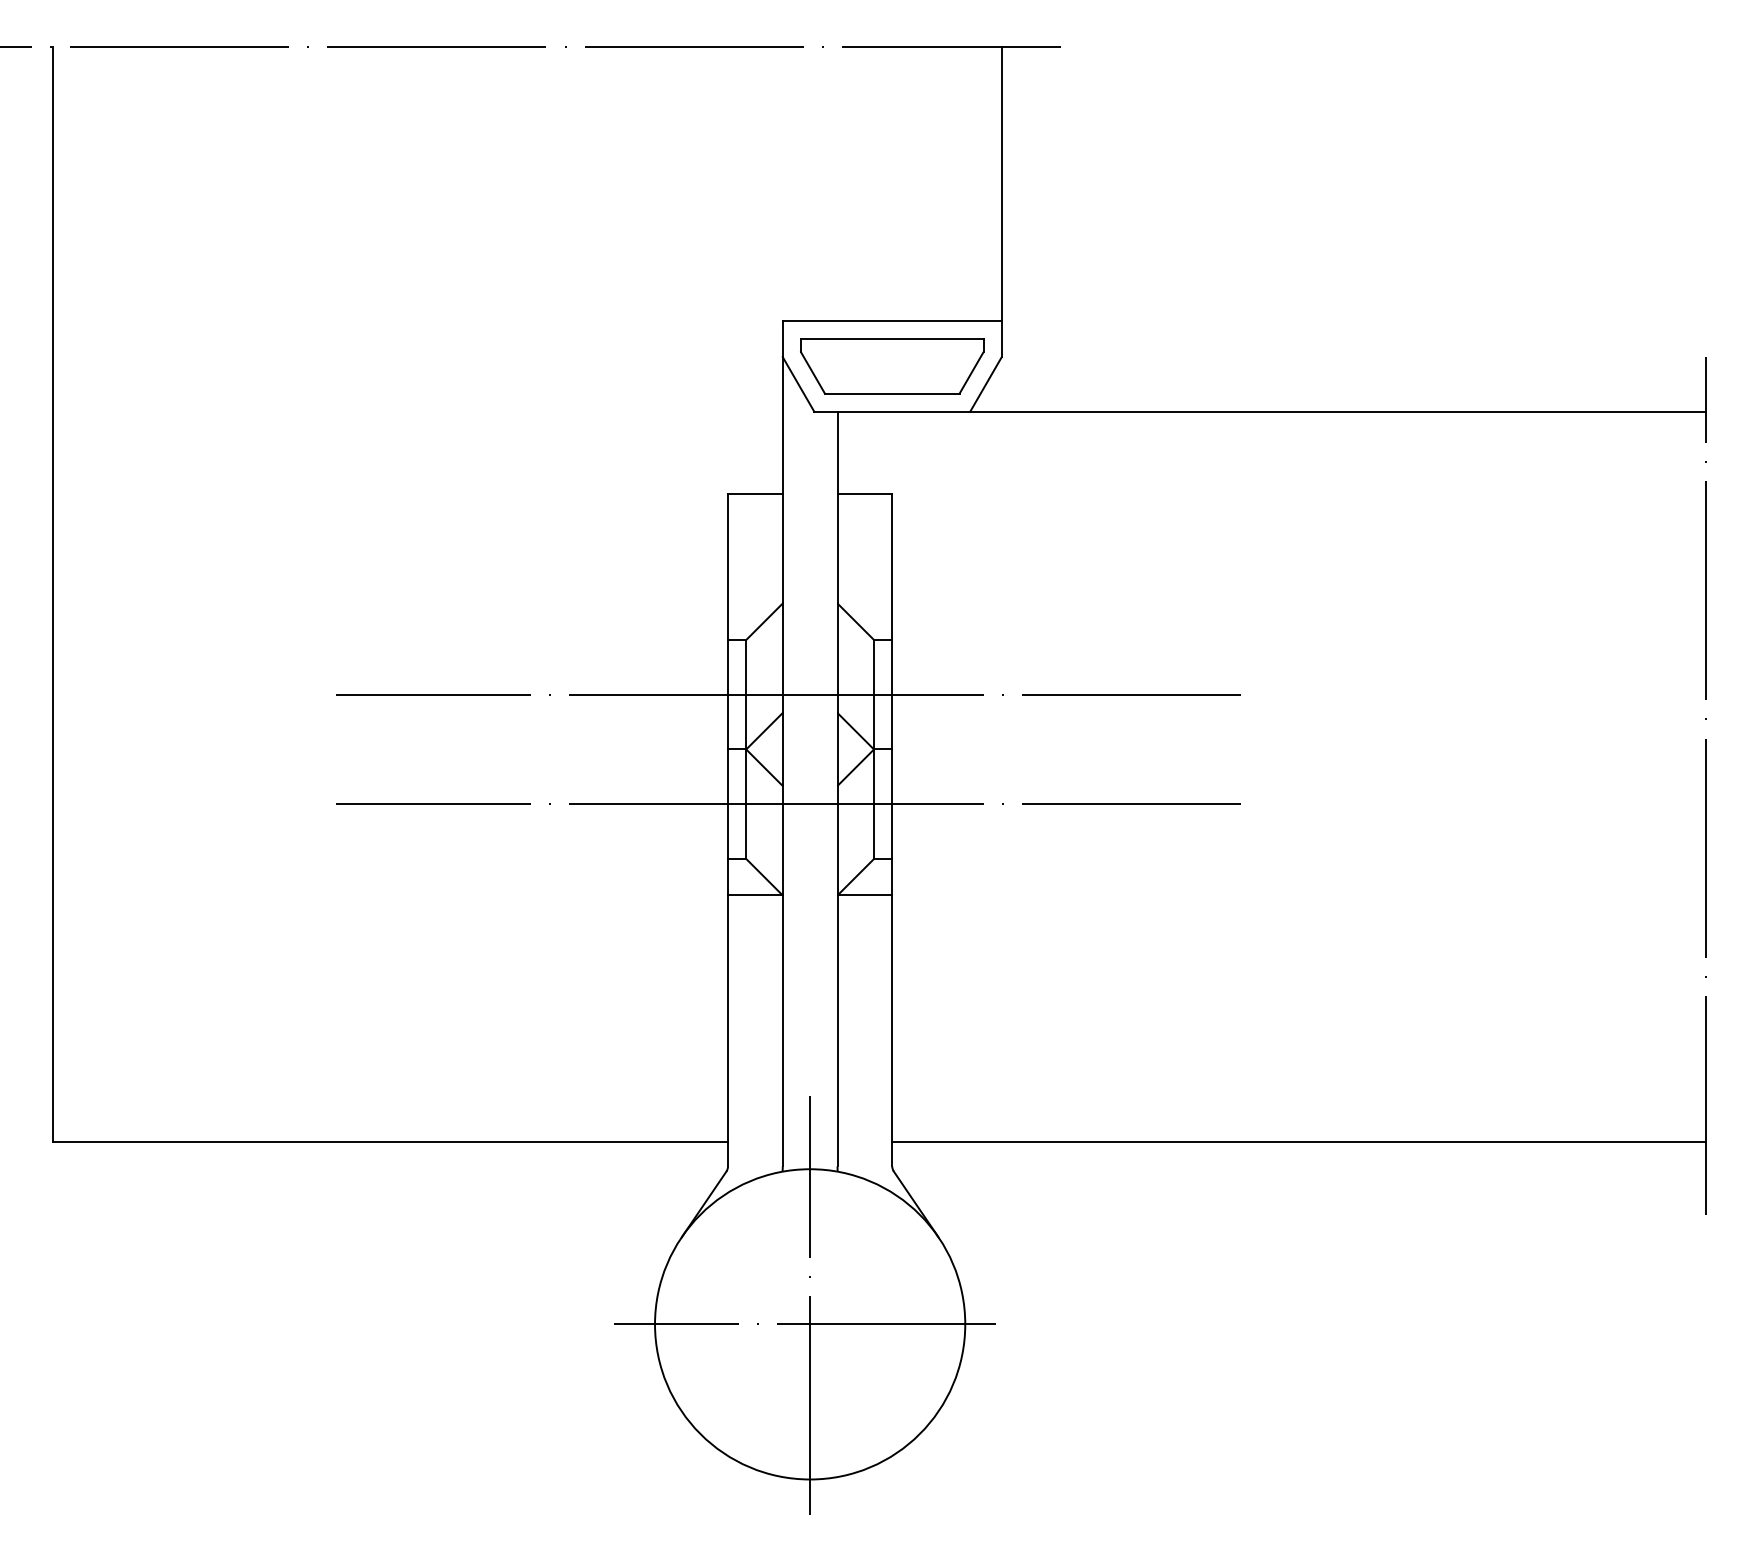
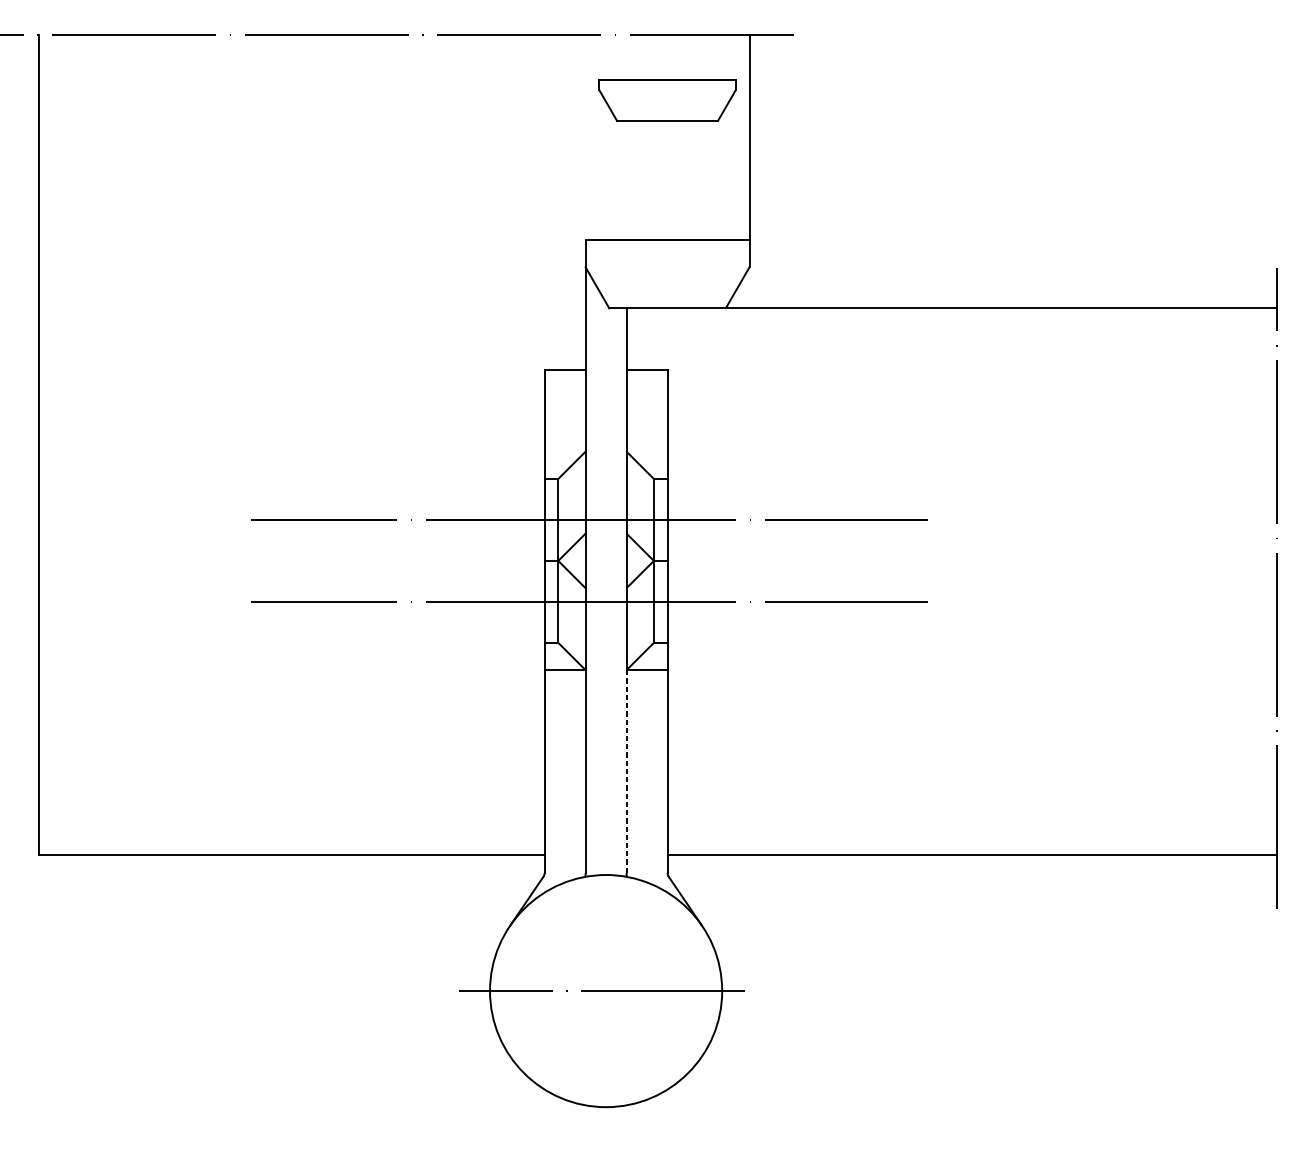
part: (892, 366) -> (667, 100), moved
line: (837, 1031) -> (626, 771), solid -> dashed
line: (810, 1305) -> (606, 976), removed

